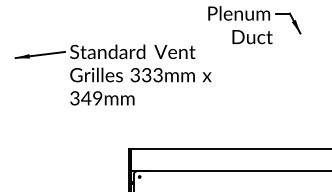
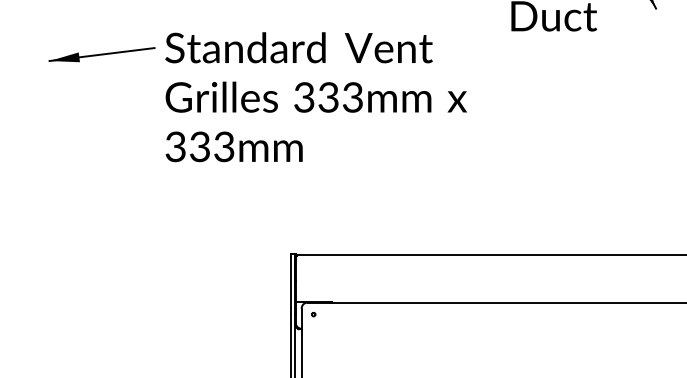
text: (91, 98) -> (211, 147), 349mm -> 333mm

